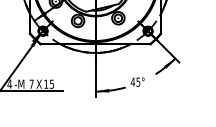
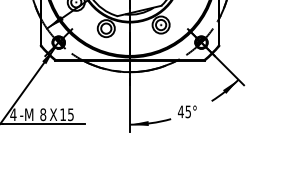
text: (31, 83) -> (43, 113), 7 -> 8

